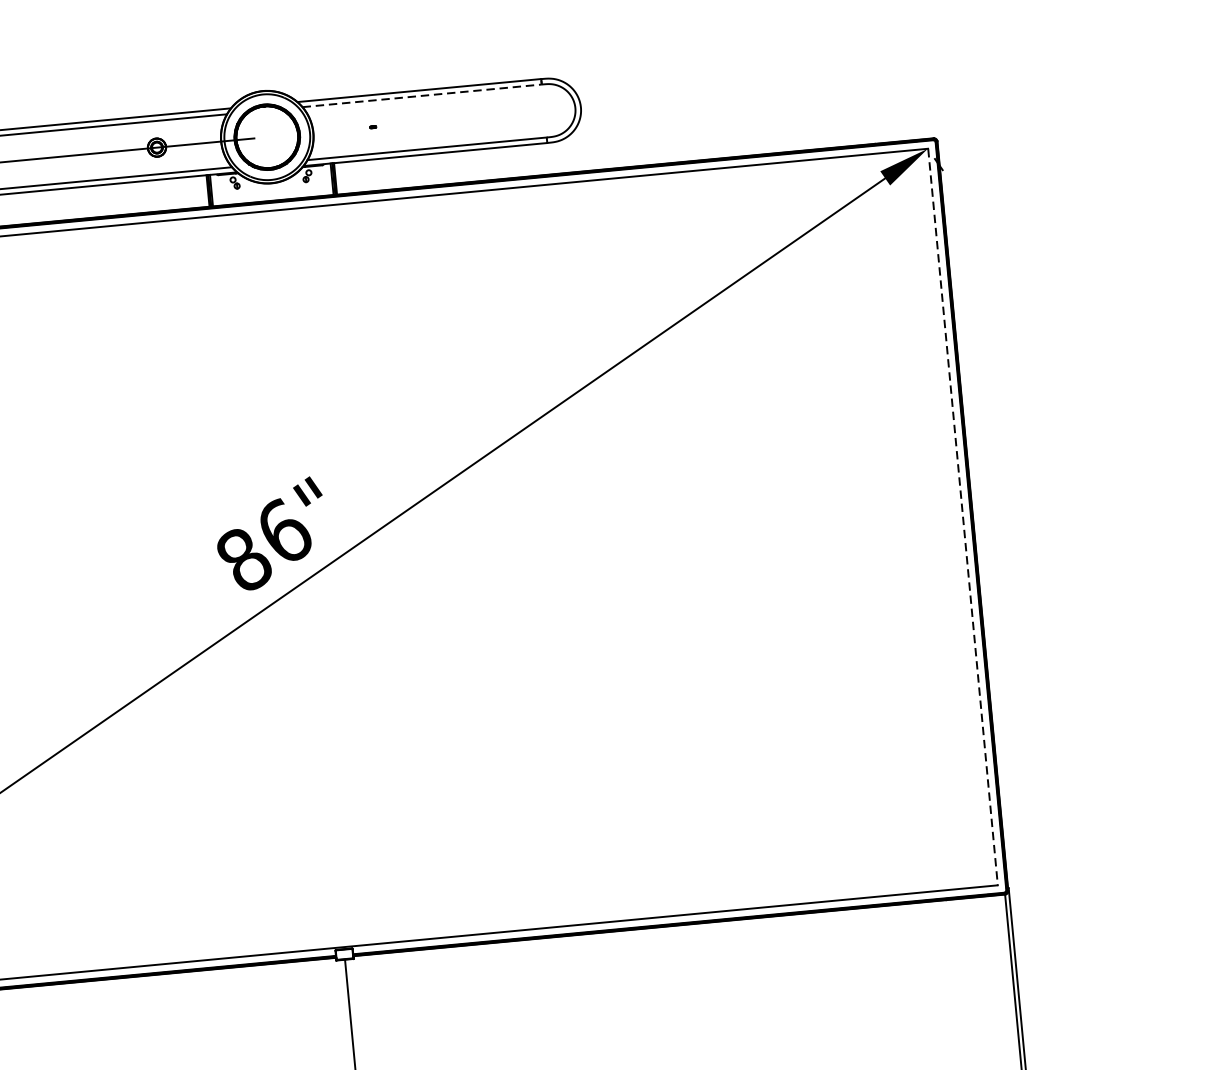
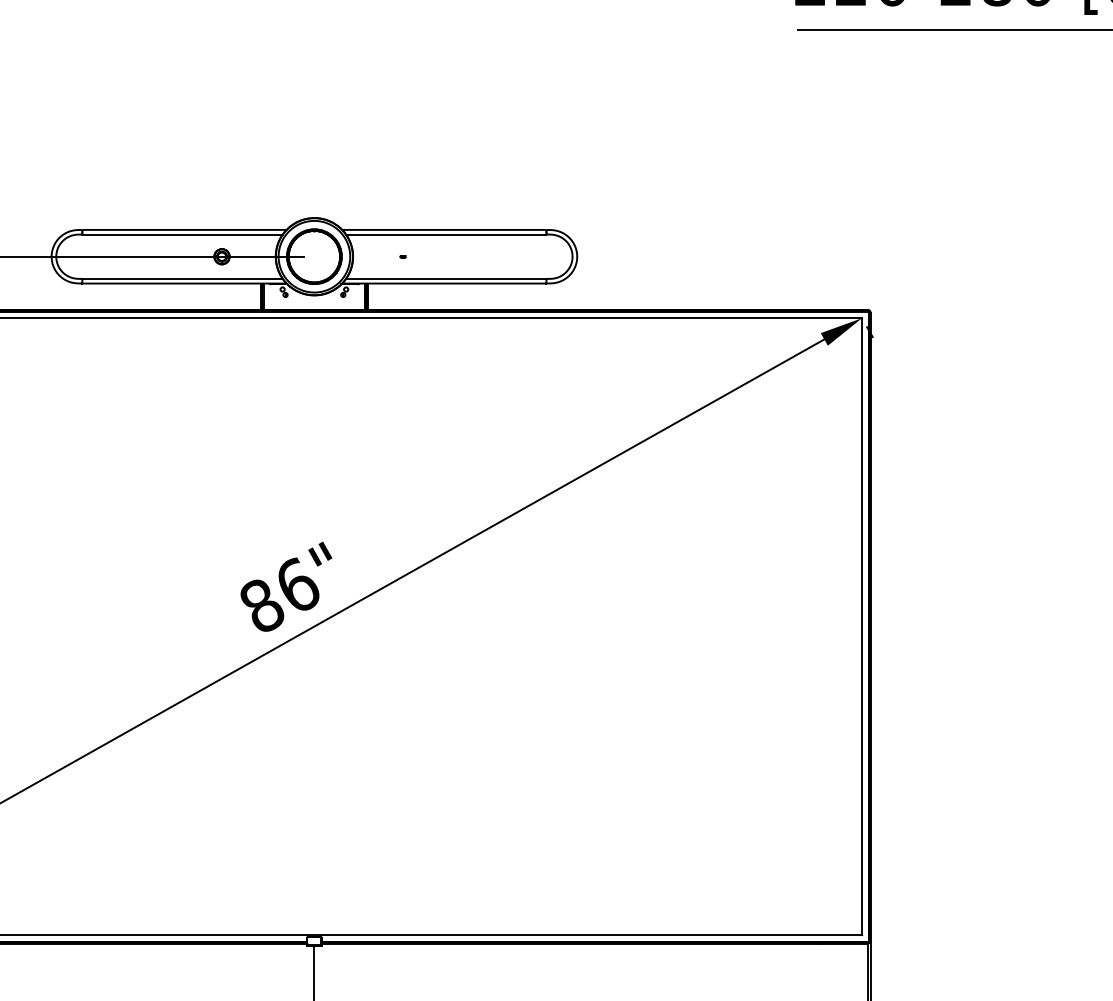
line: (422, 95) -> (446, 234), dashed -> solid
line: (963, 517) -> (862, 627), dashed -> solid

